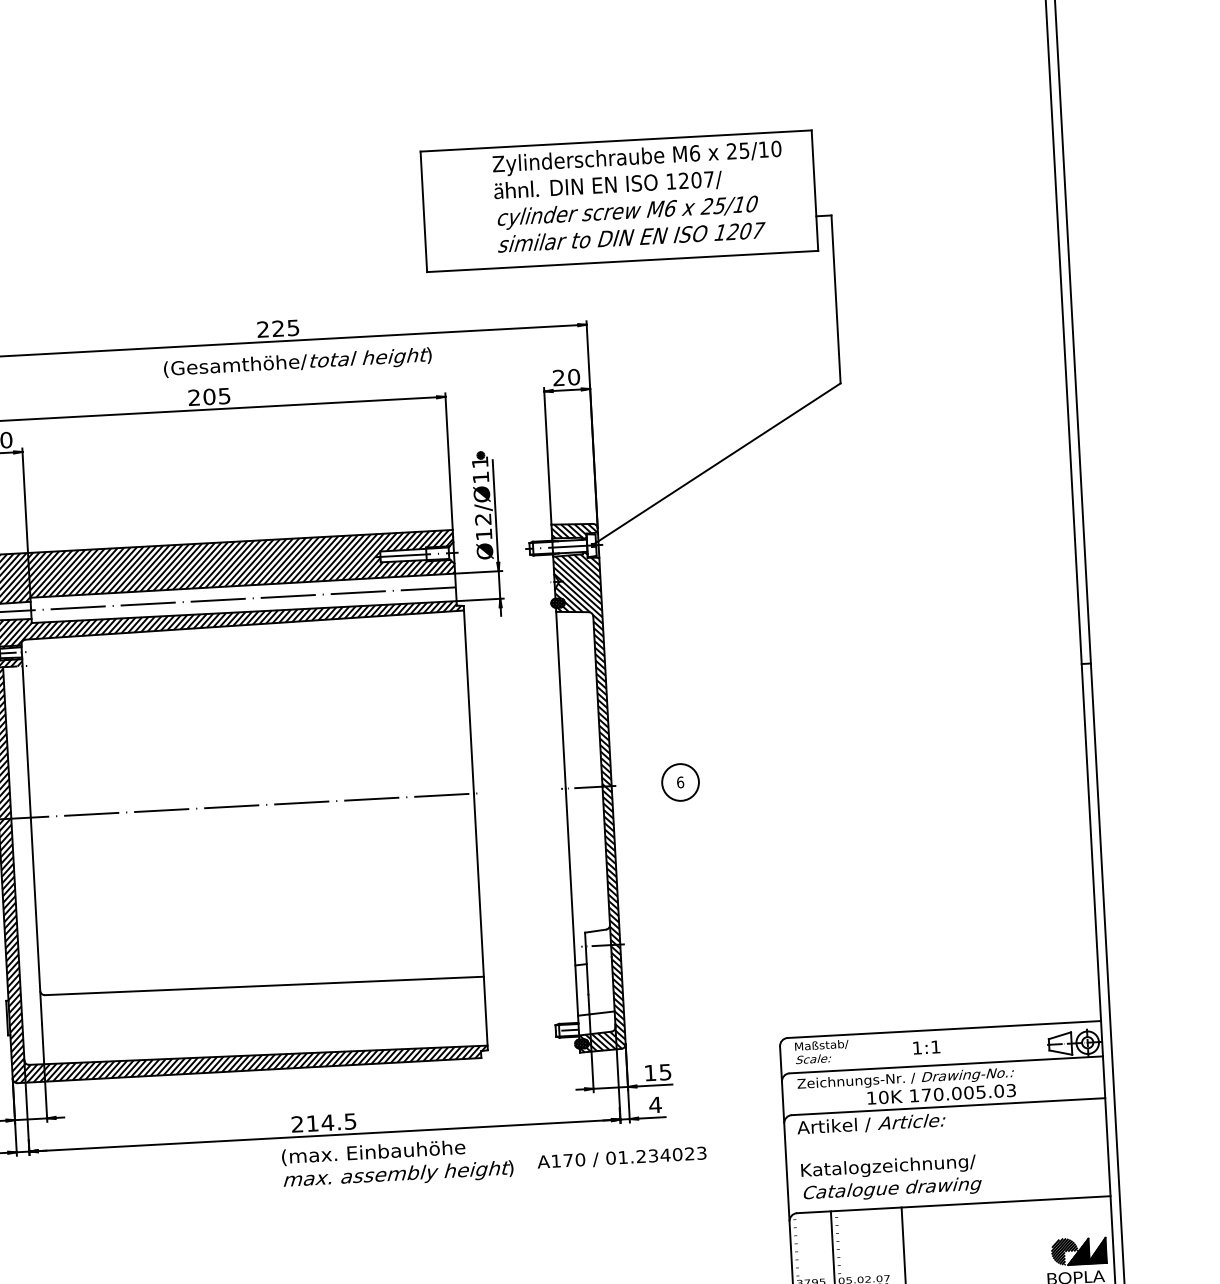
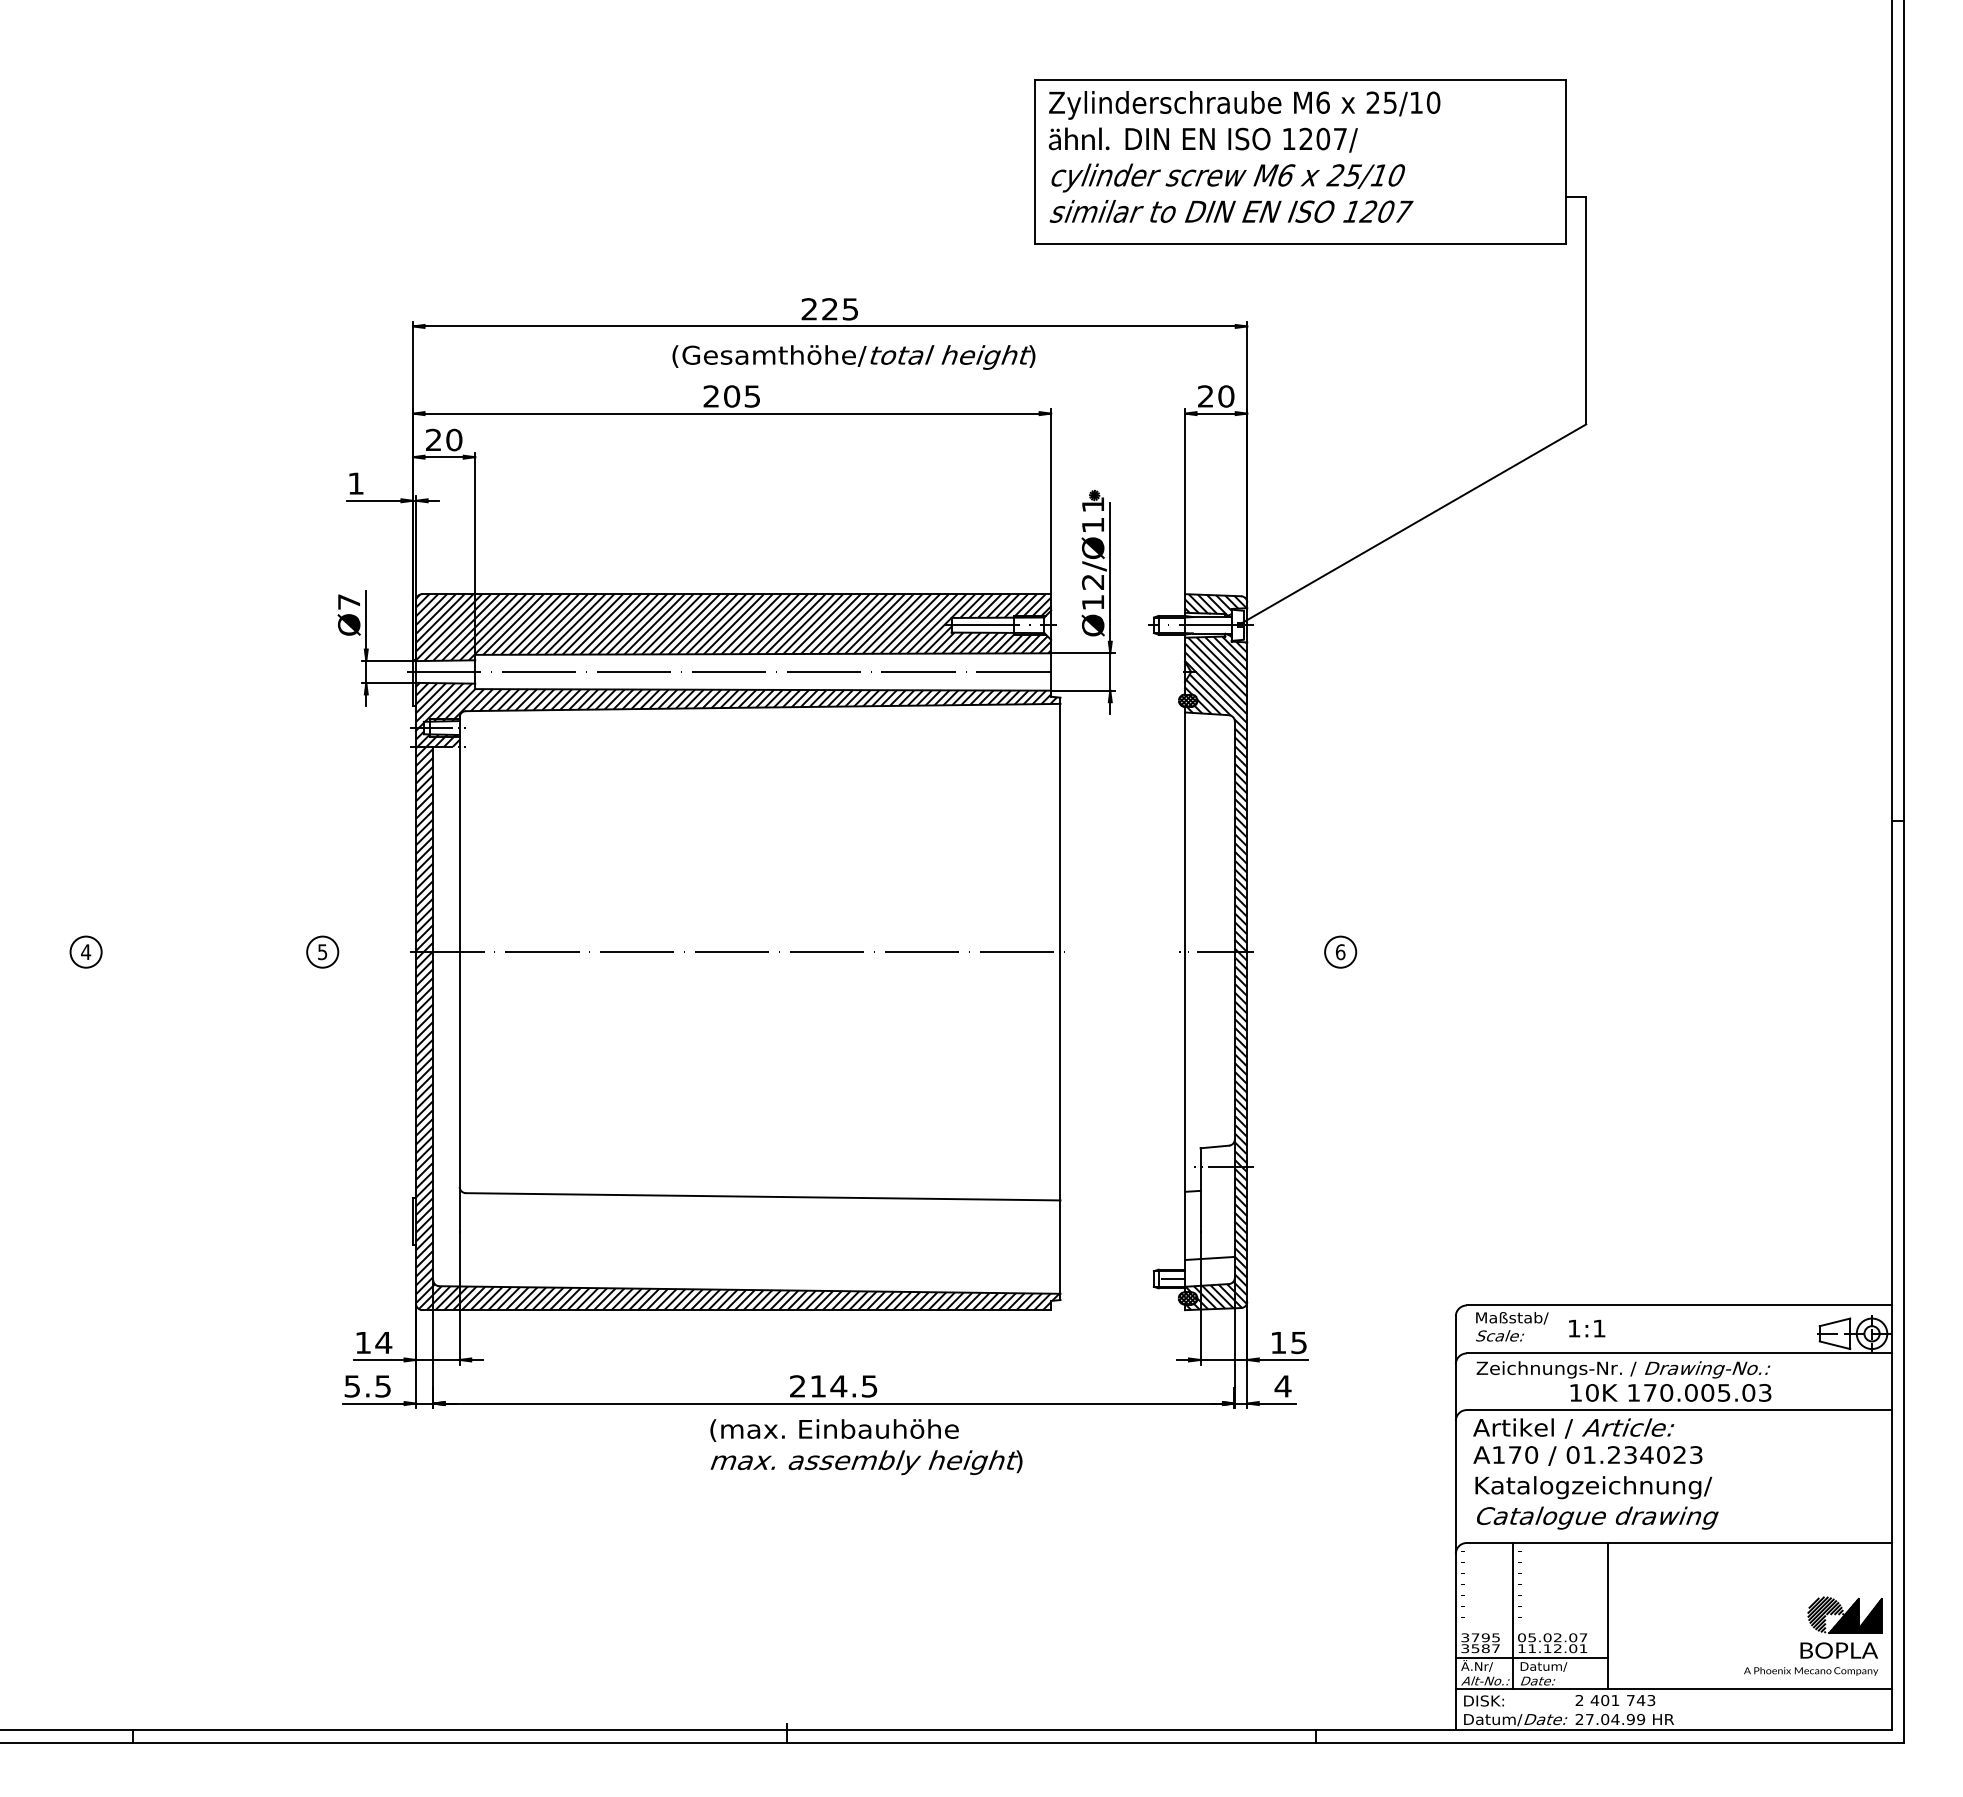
text: (639, 196) -> (1244, 156), moved
circle: (680, 781) -> (1340, 951), size x0.62
text: (927, 1047) -> (1587, 1328), moved
text: (621, 1157) -> (1587, 1455), moved
text: (397, 1164) -> (866, 1447), moved

